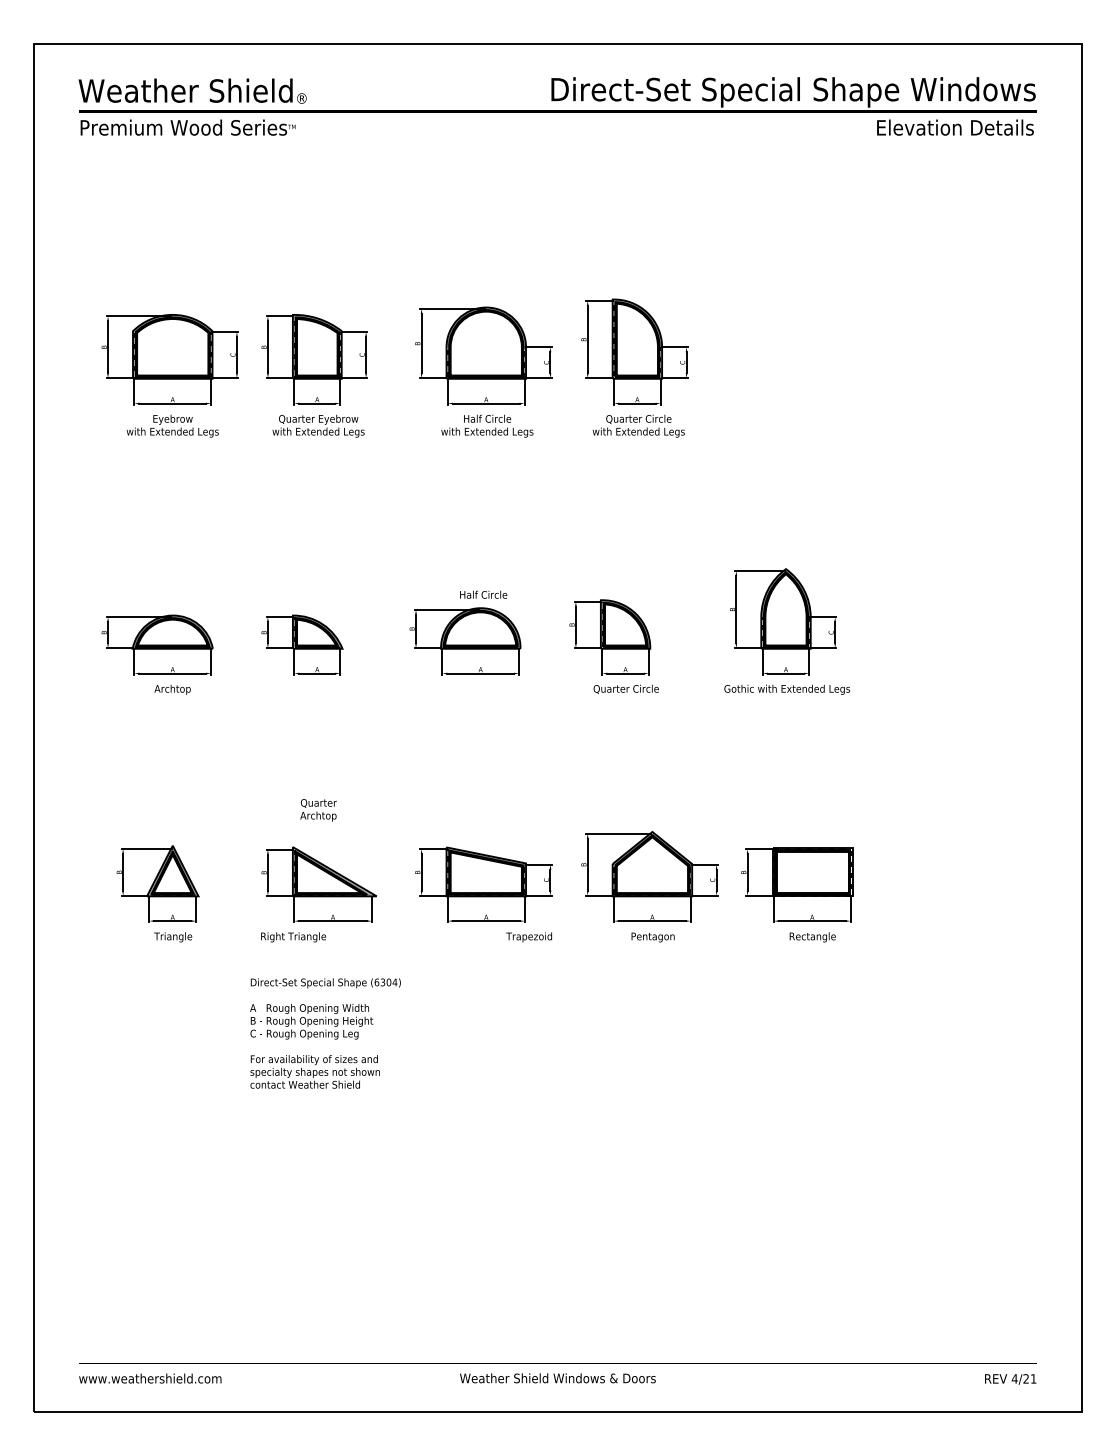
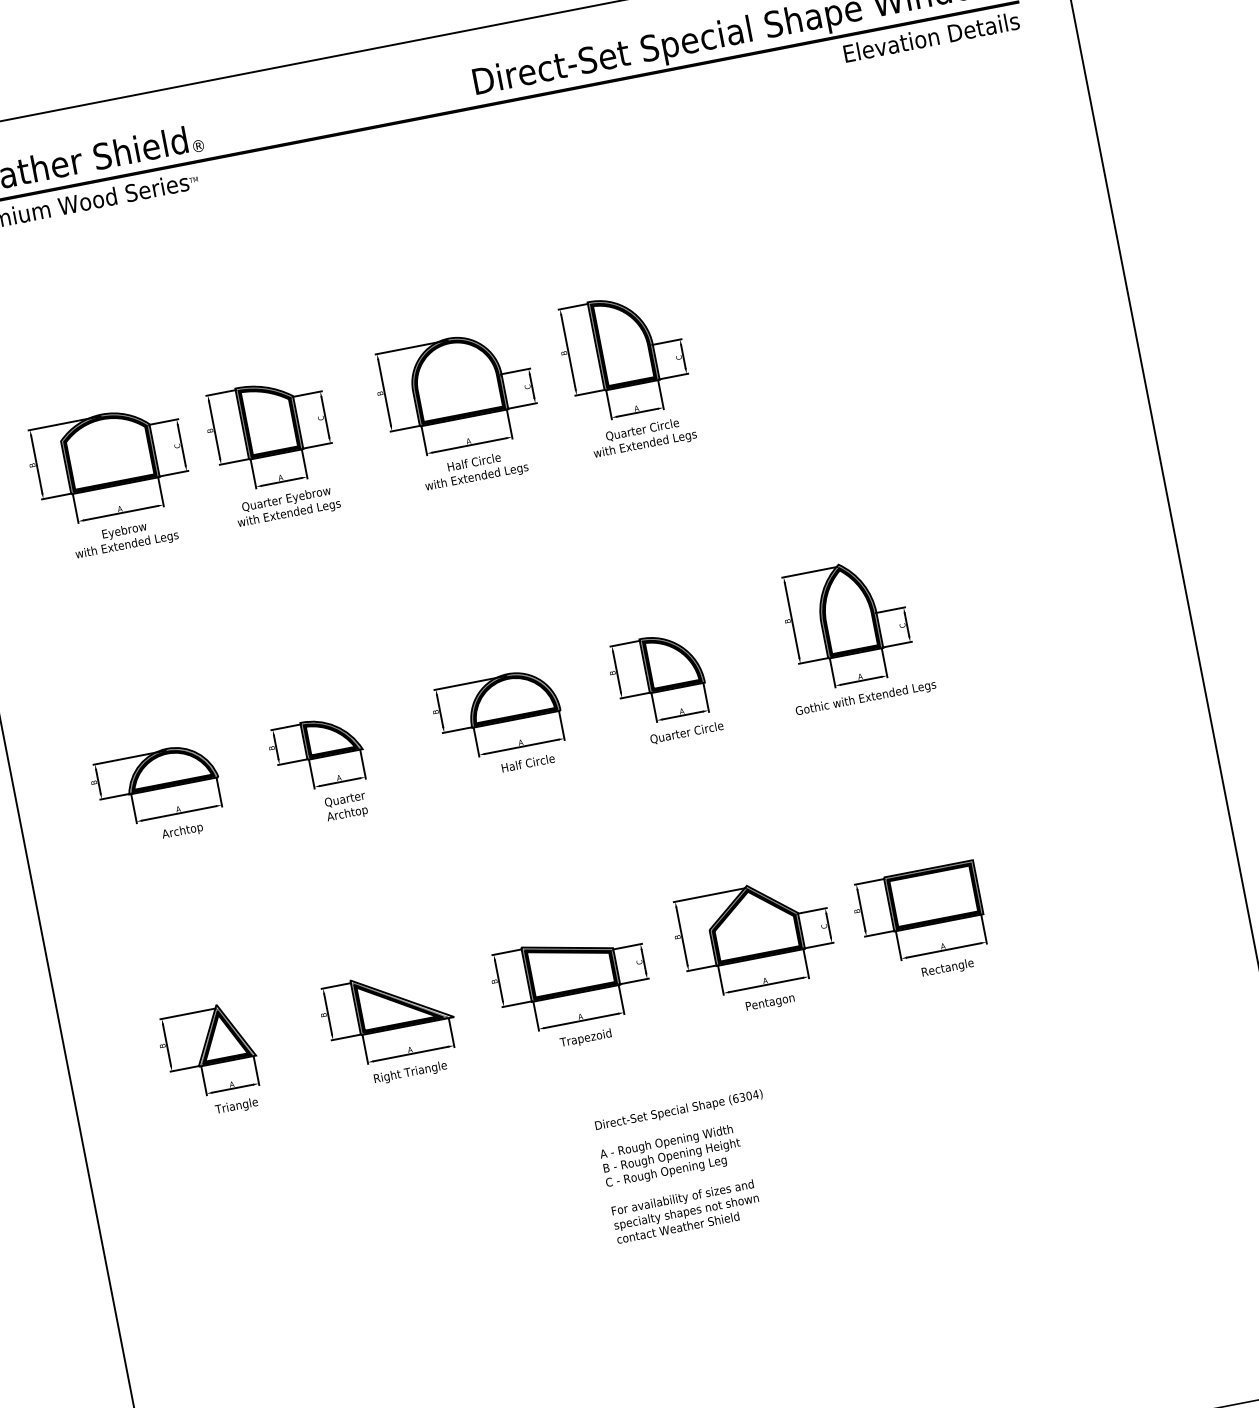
text: (483, 594) -> (528, 762), moved
text: (318, 810) -> (346, 807), moved
text: (293, 937) -> (410, 1073), moved
text: (528, 937) -> (585, 1039), moved
text: (325, 1033) -> (689, 1166), moved

